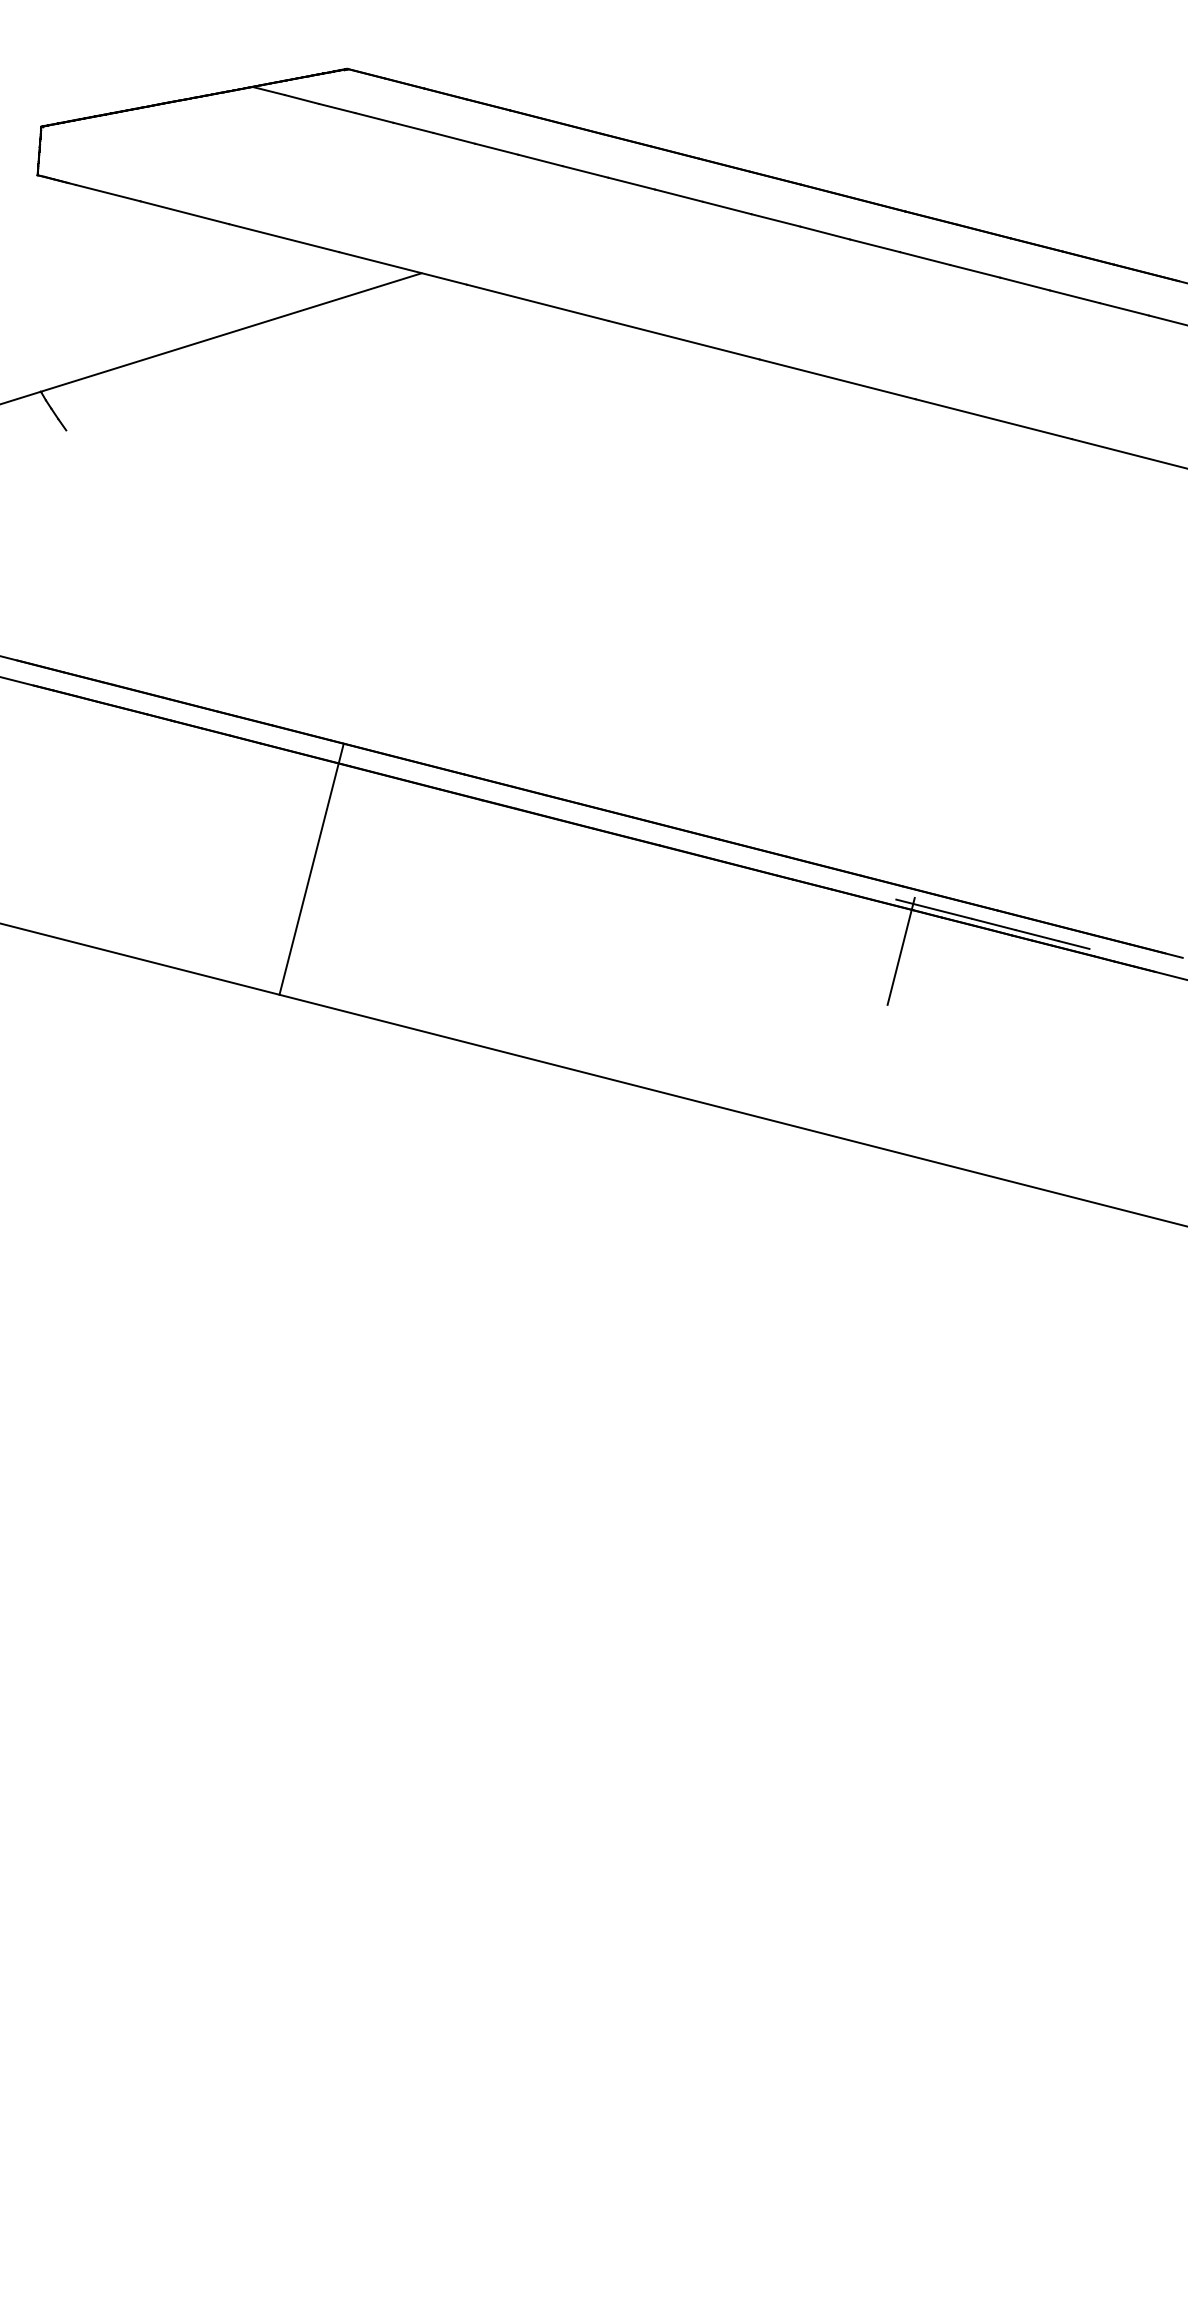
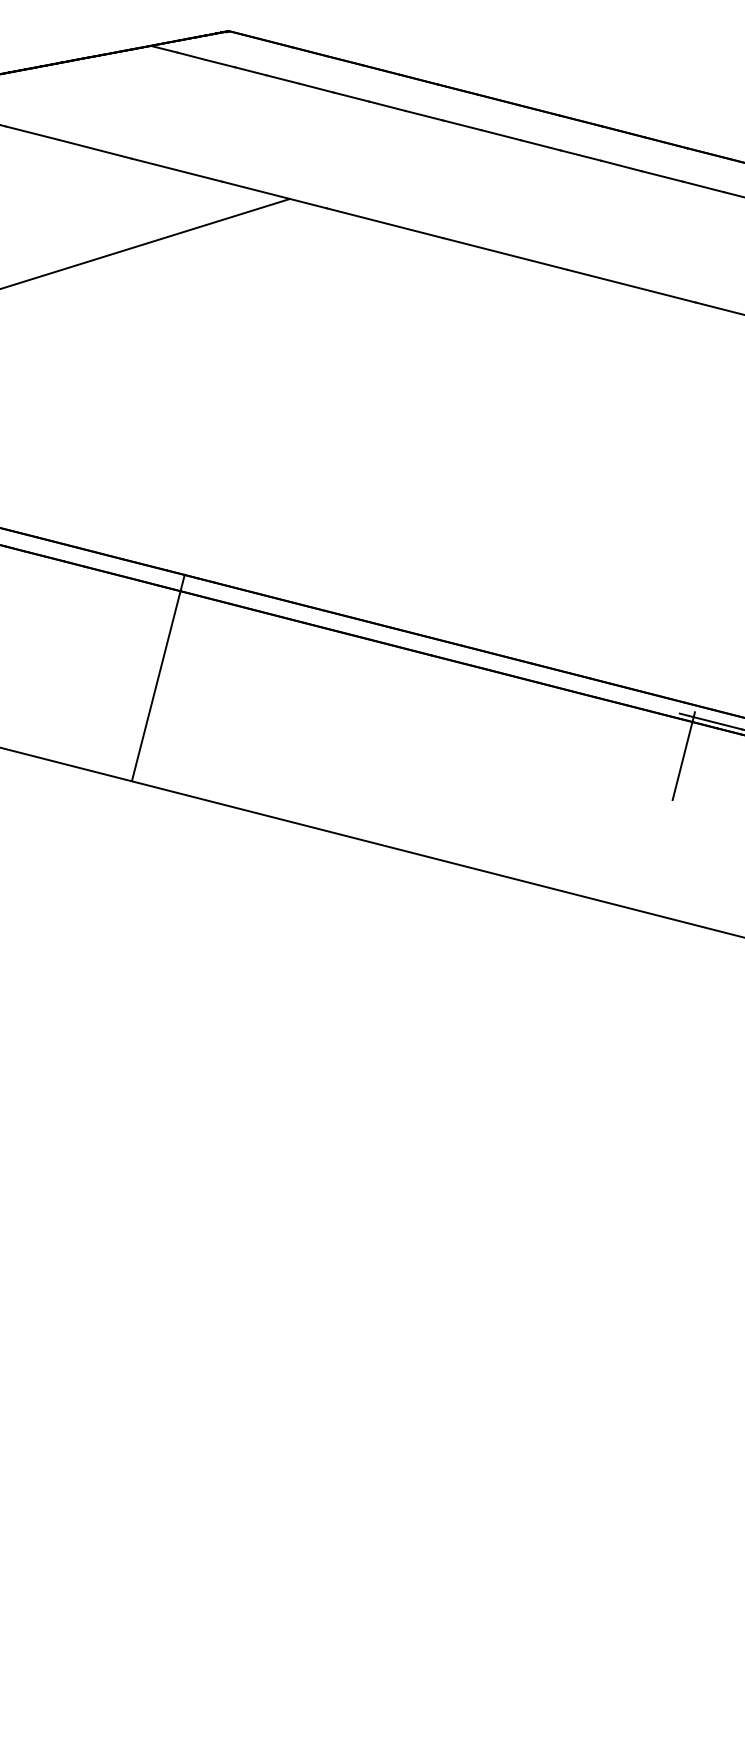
line: (311, 868) -> (158, 677), moved

